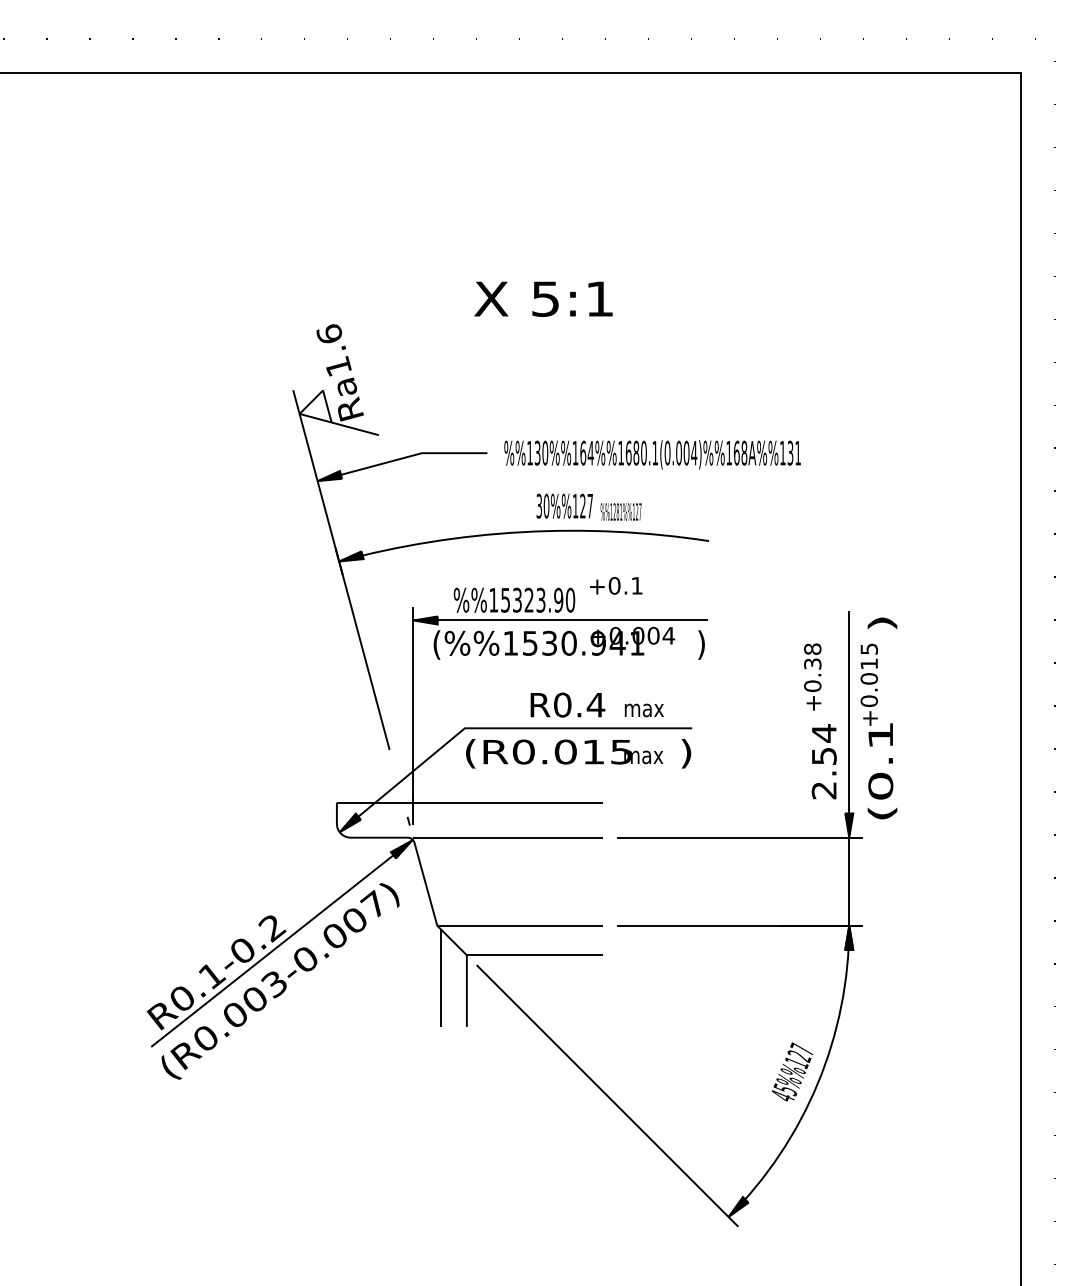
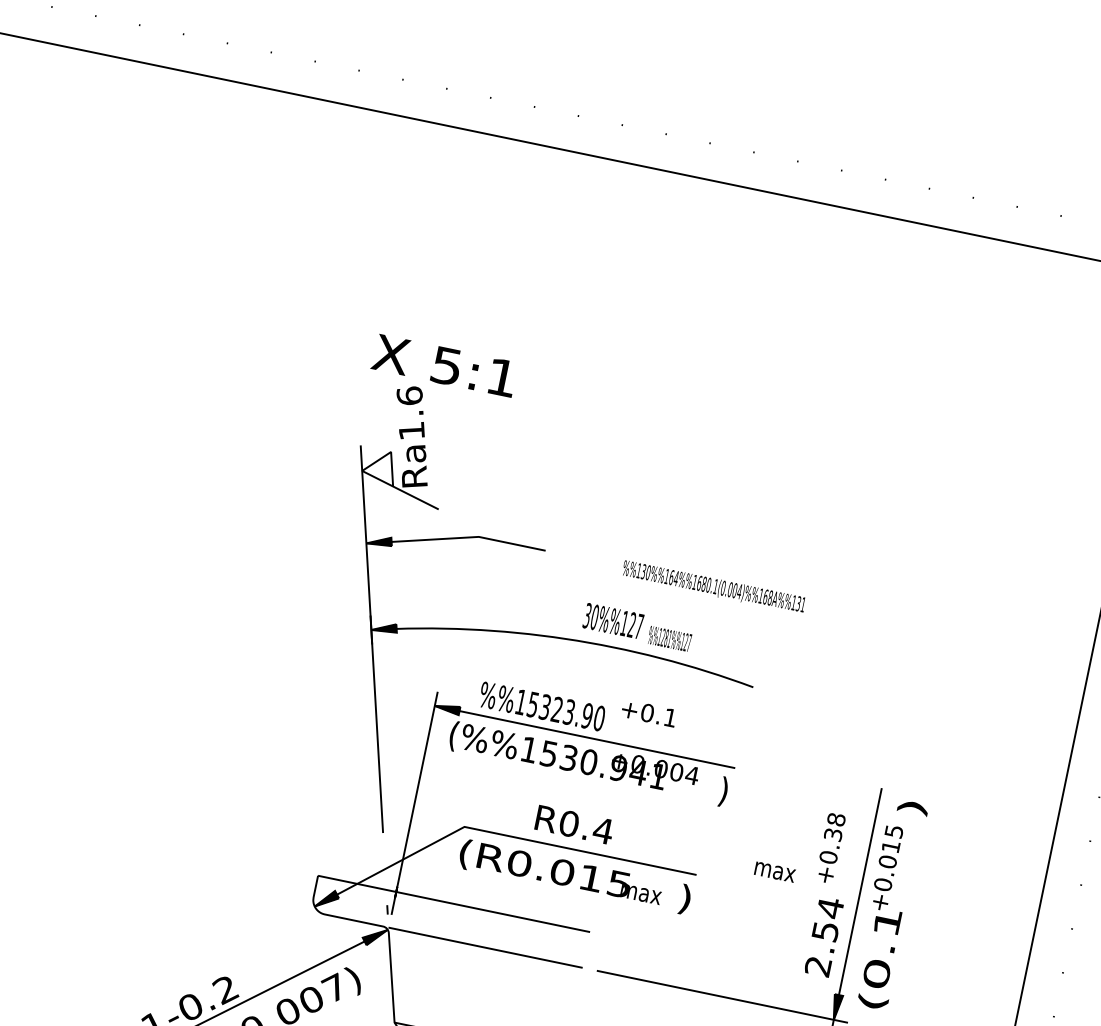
text: (543, 298) -> (444, 365), moved
part: (652, 454) -> (713, 586), size x0.6
text: (643, 710) -> (774, 872), moved

